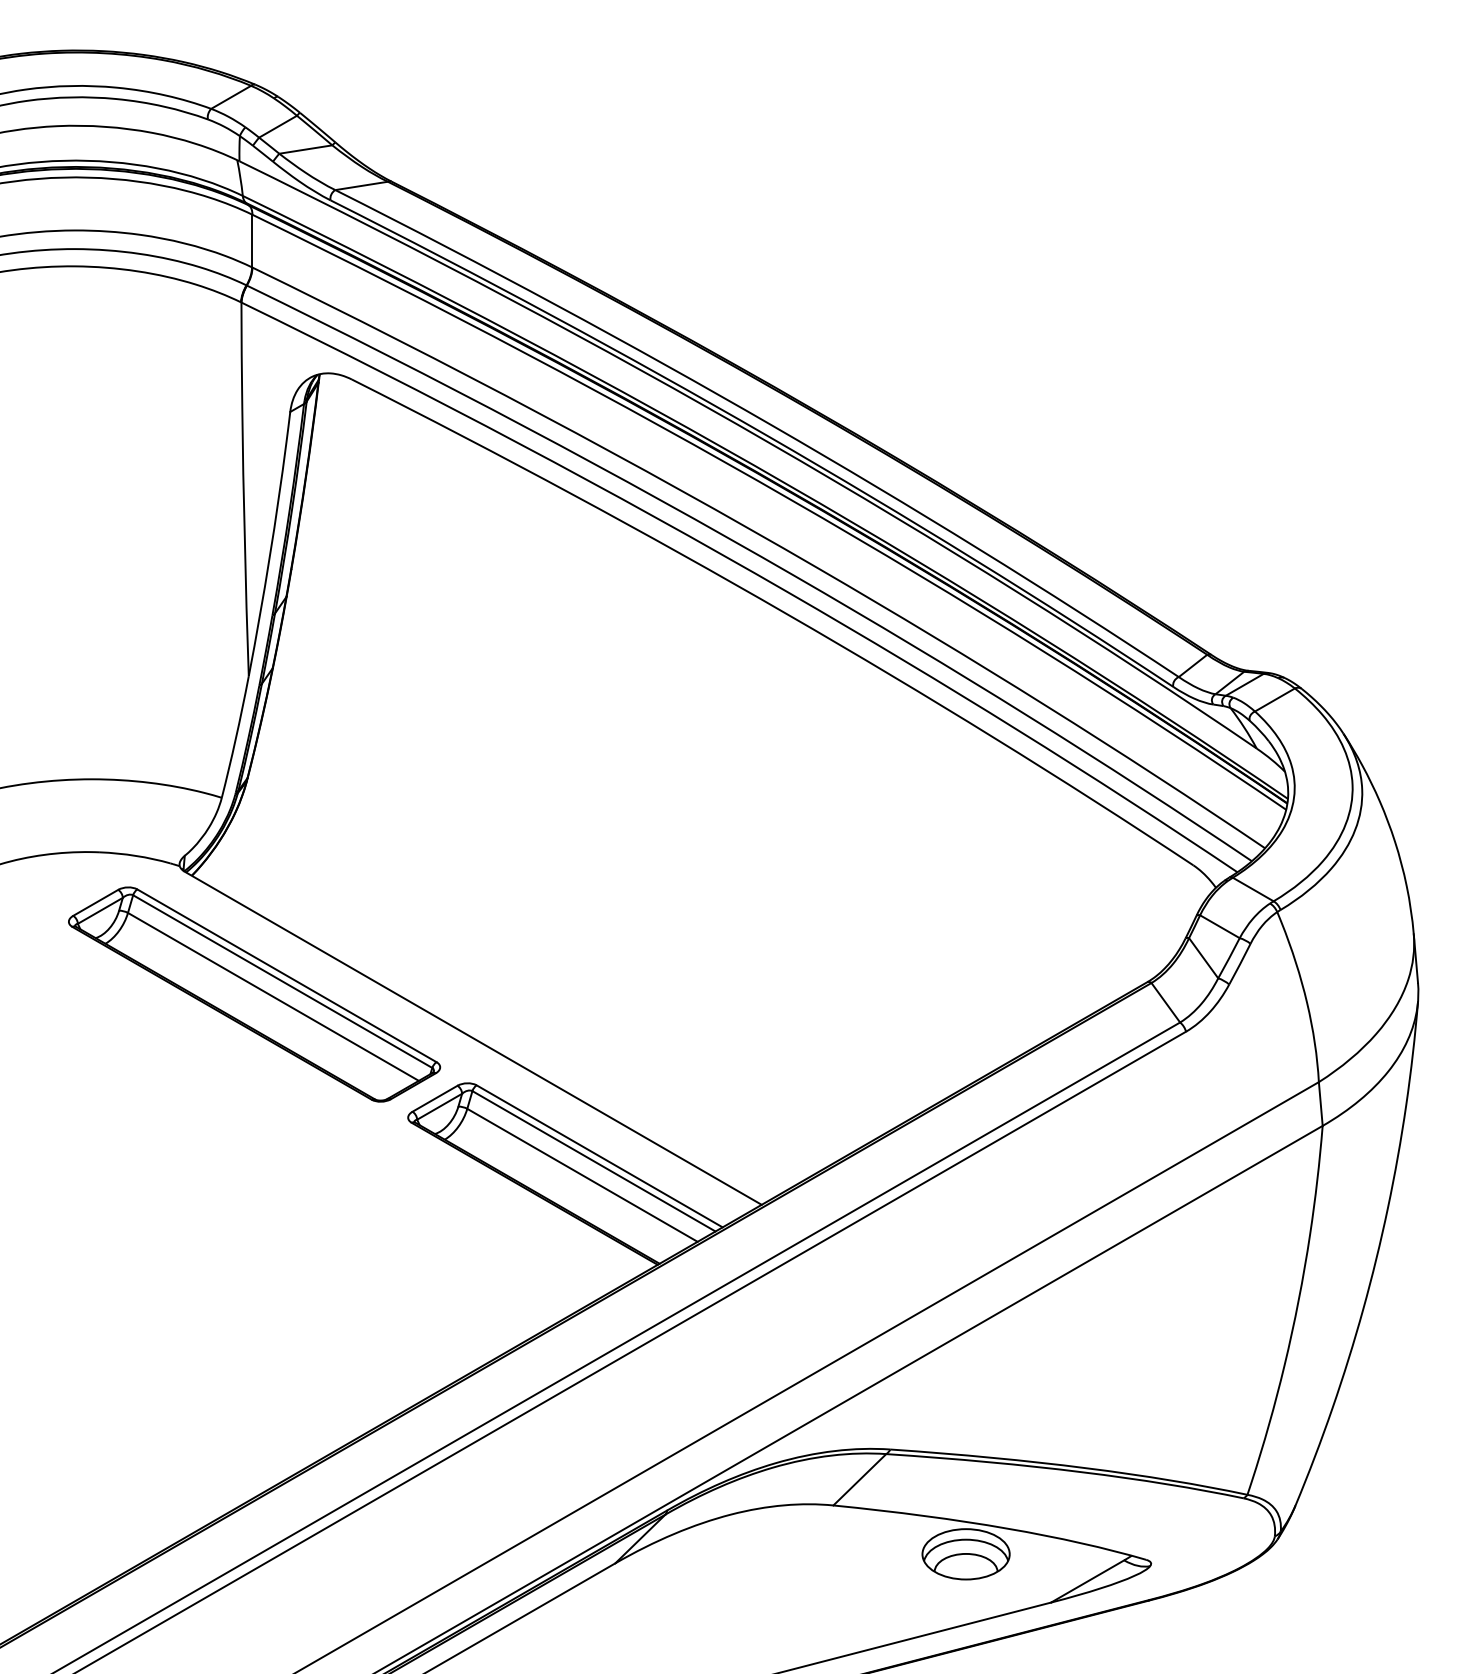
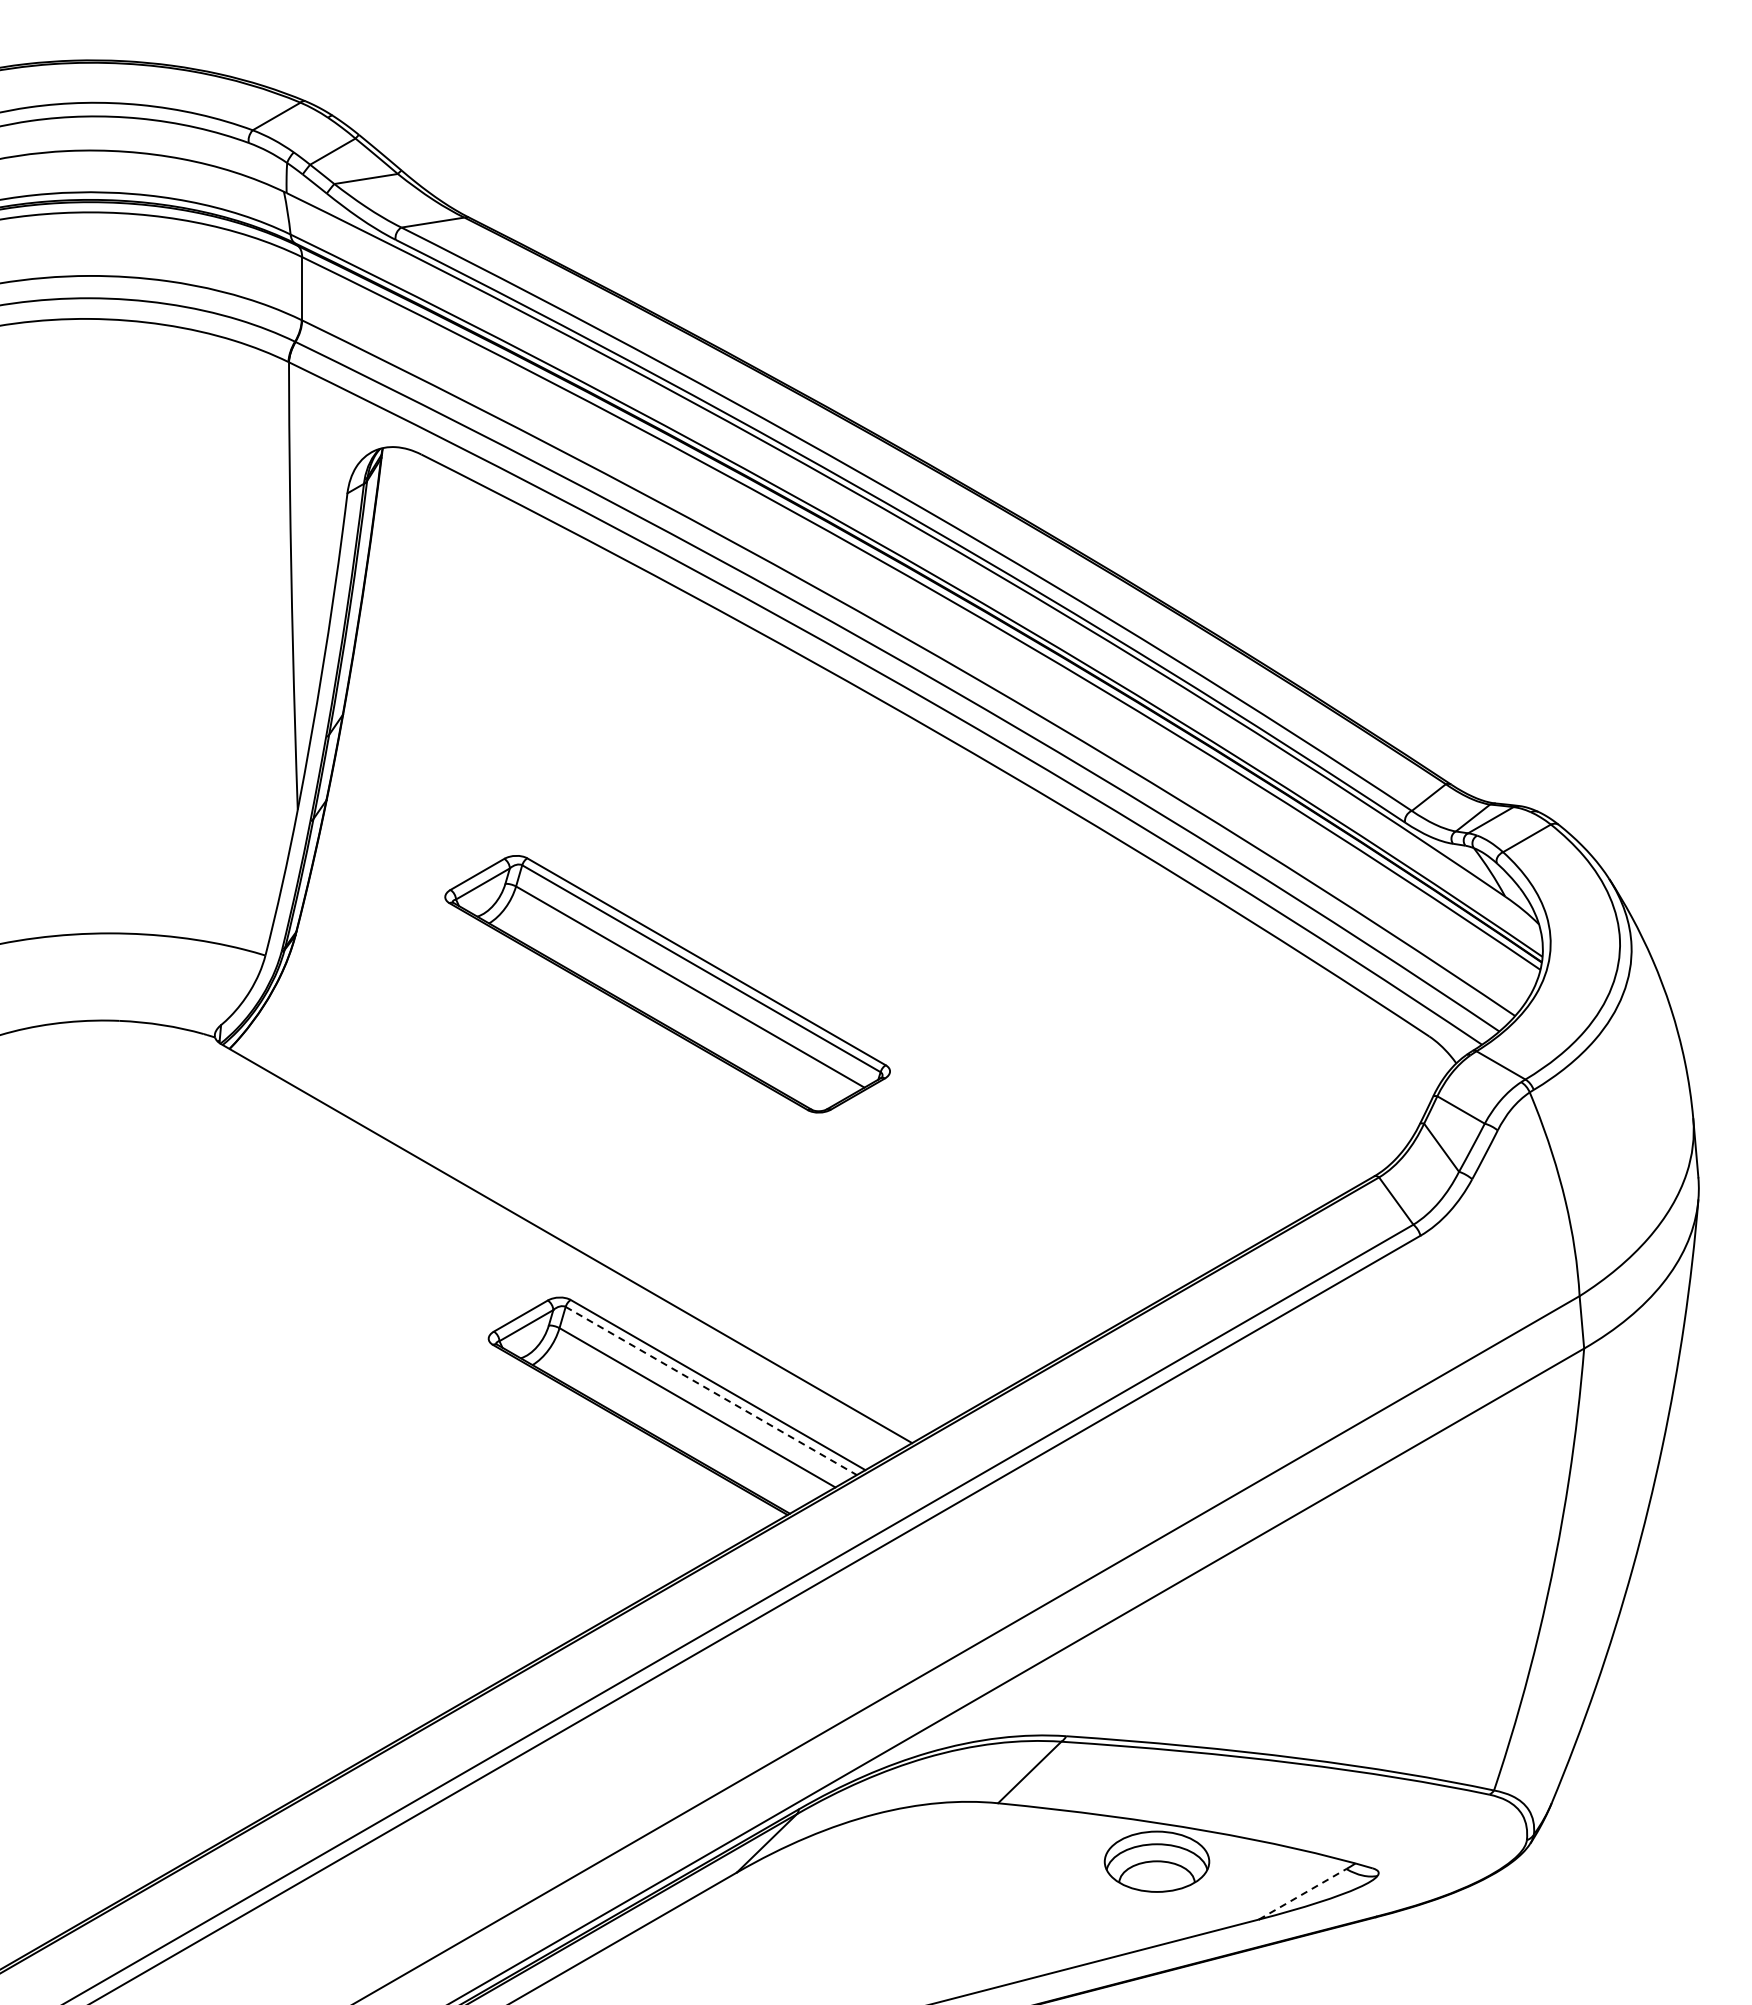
part: (254, 994) -> (667, 984), moved
line: (594, 1161) -> (711, 1391), solid -> dashed
line: (1087, 1581) -> (1302, 1894), solid -> dashed

